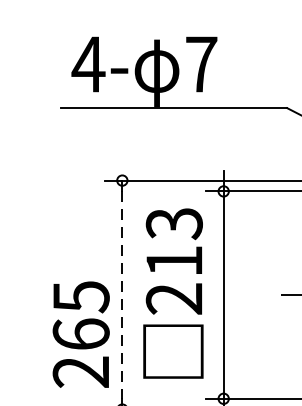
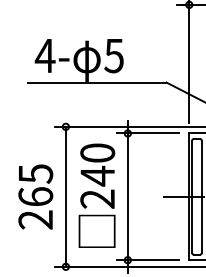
text: (200, 65) -> (113, 56), 7 -> 5
text: (174, 242) -> (97, 164), 213 -> 240
line: (121, 294) -> (65, 196), dashed -> solid
text: (80, 333) -> (35, 196), moved

